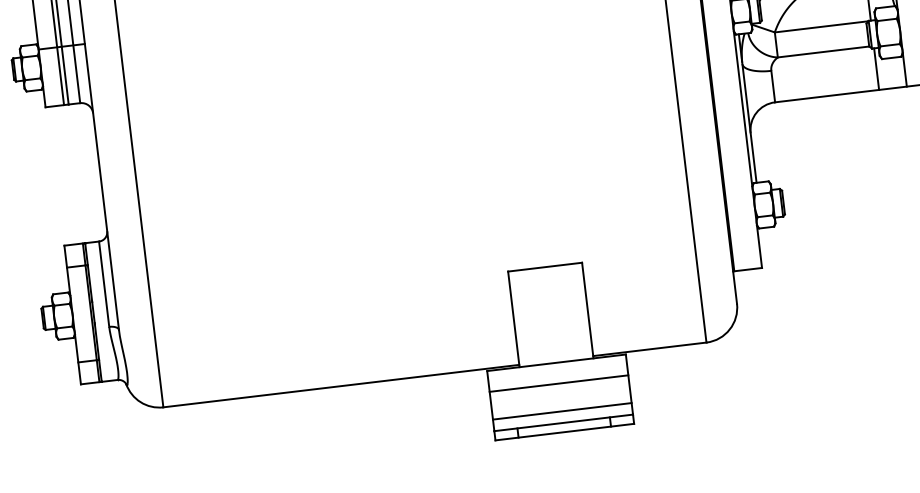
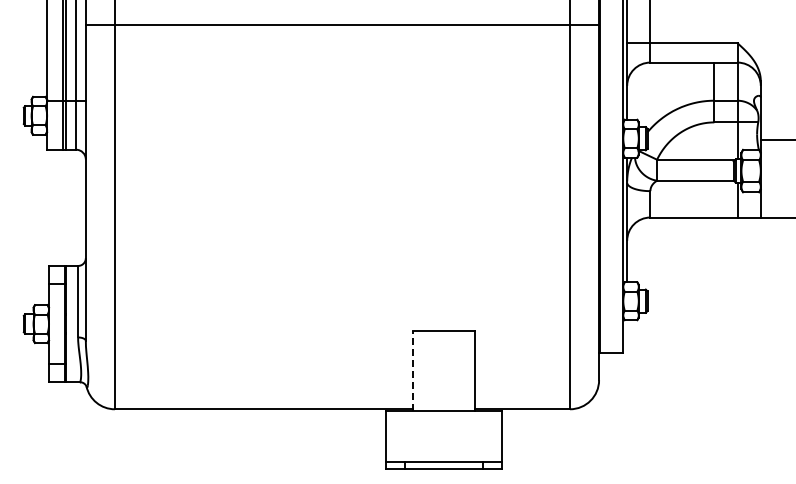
line: (514, 318) -> (413, 370), solid -> dashed
line: (559, 383) -> (444, 428), removed
line: (562, 410) -> (444, 451), removed

